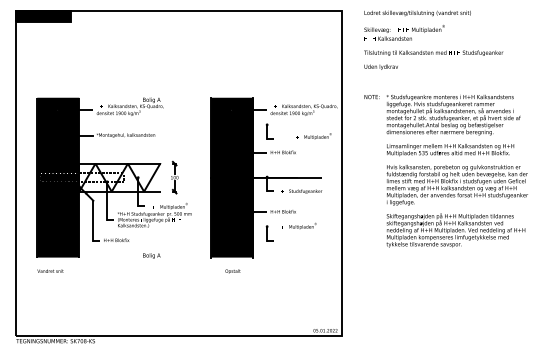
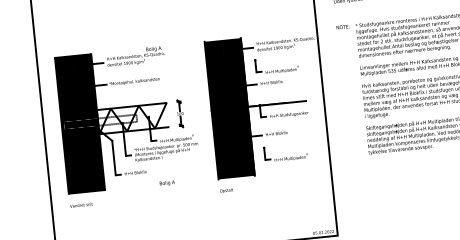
text: (313, 136) -> (283, 70), moved
text: (299, 225) -> (293, 157), moved
text: (232, 271) -> (226, 190), moved

